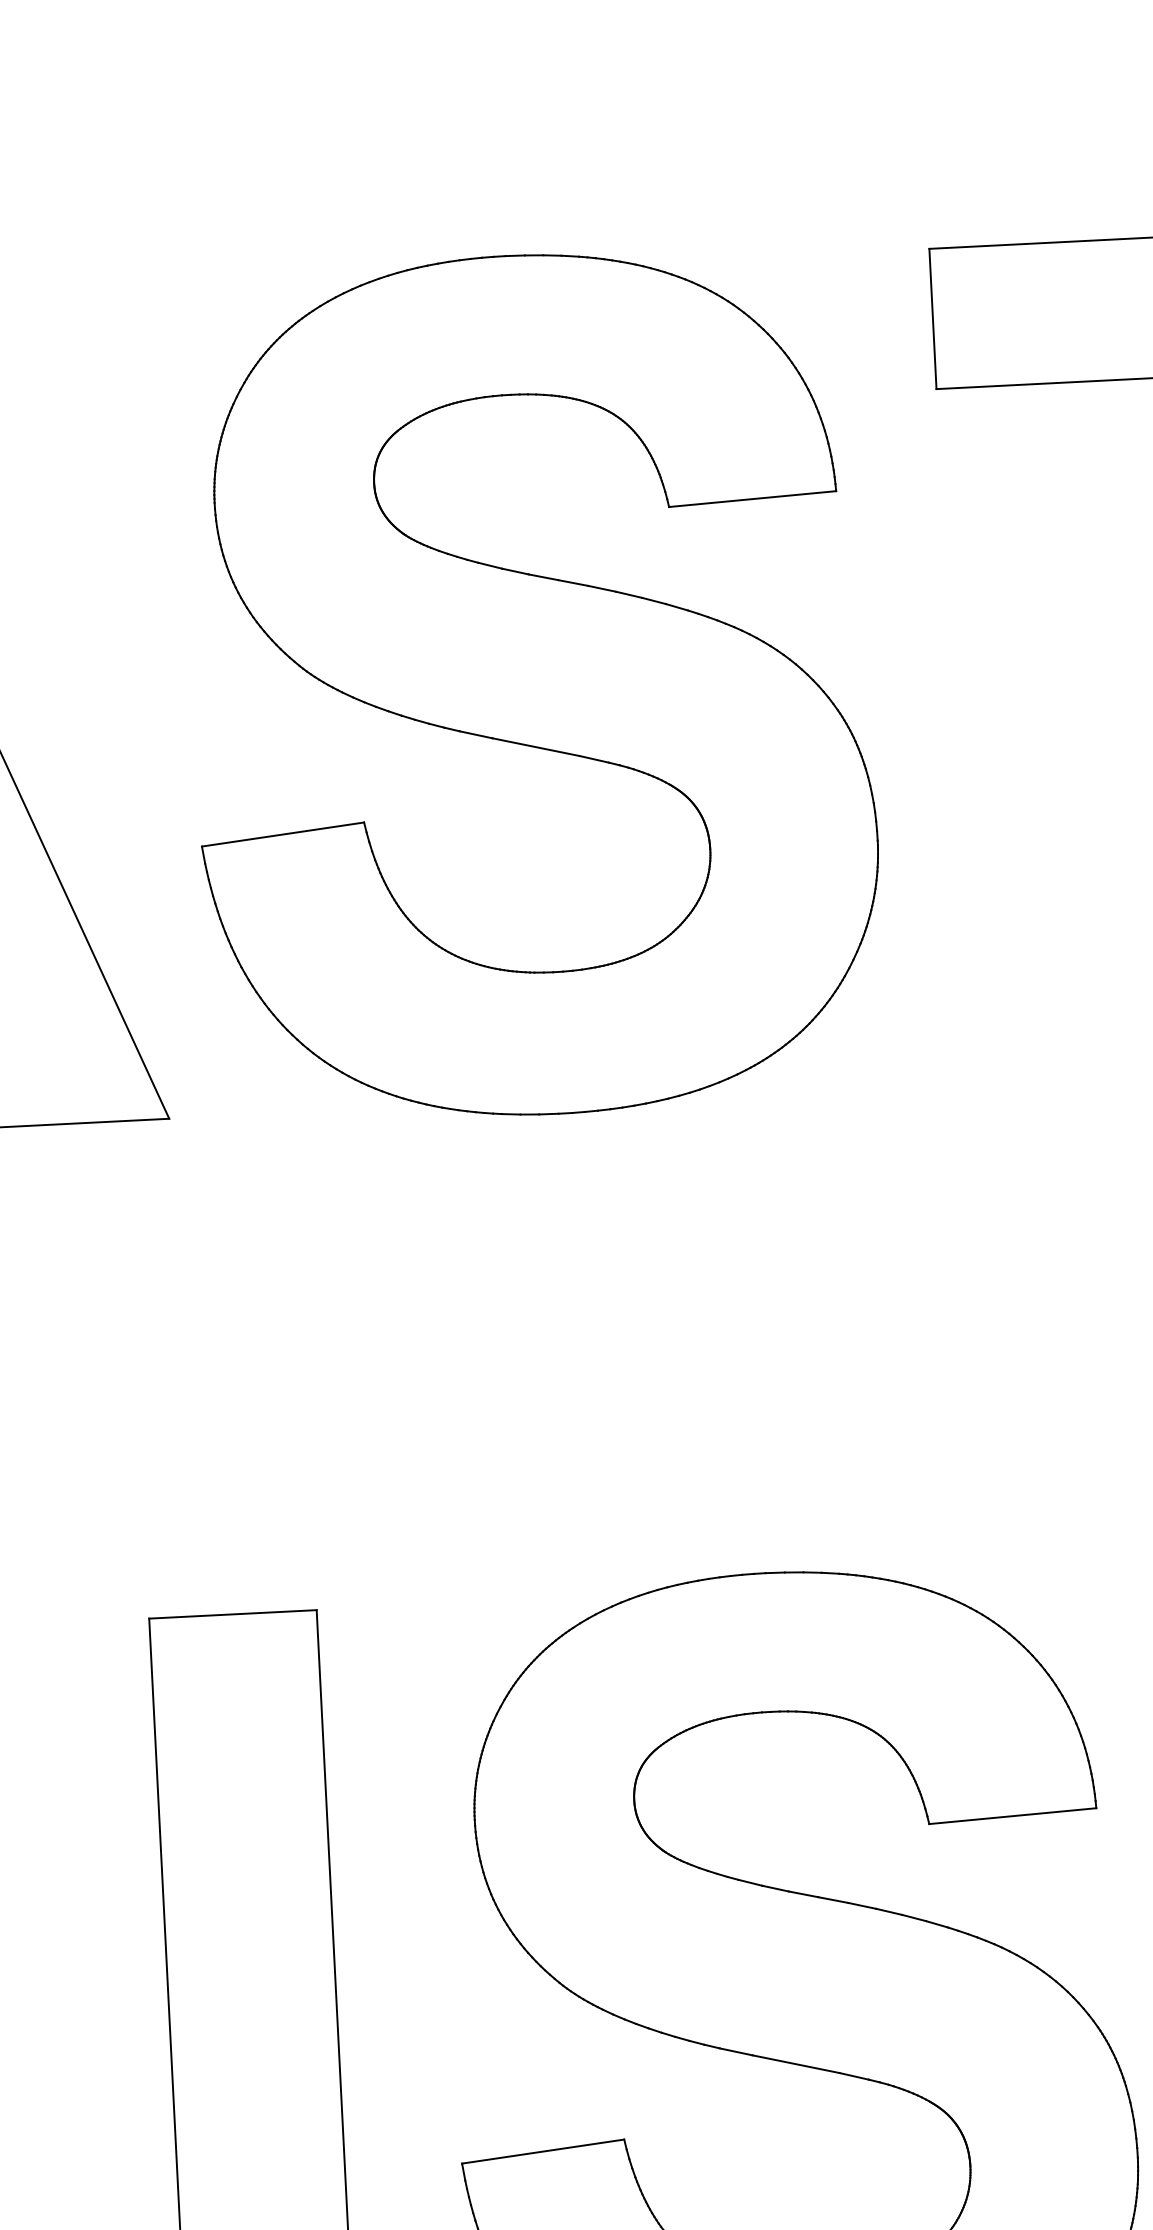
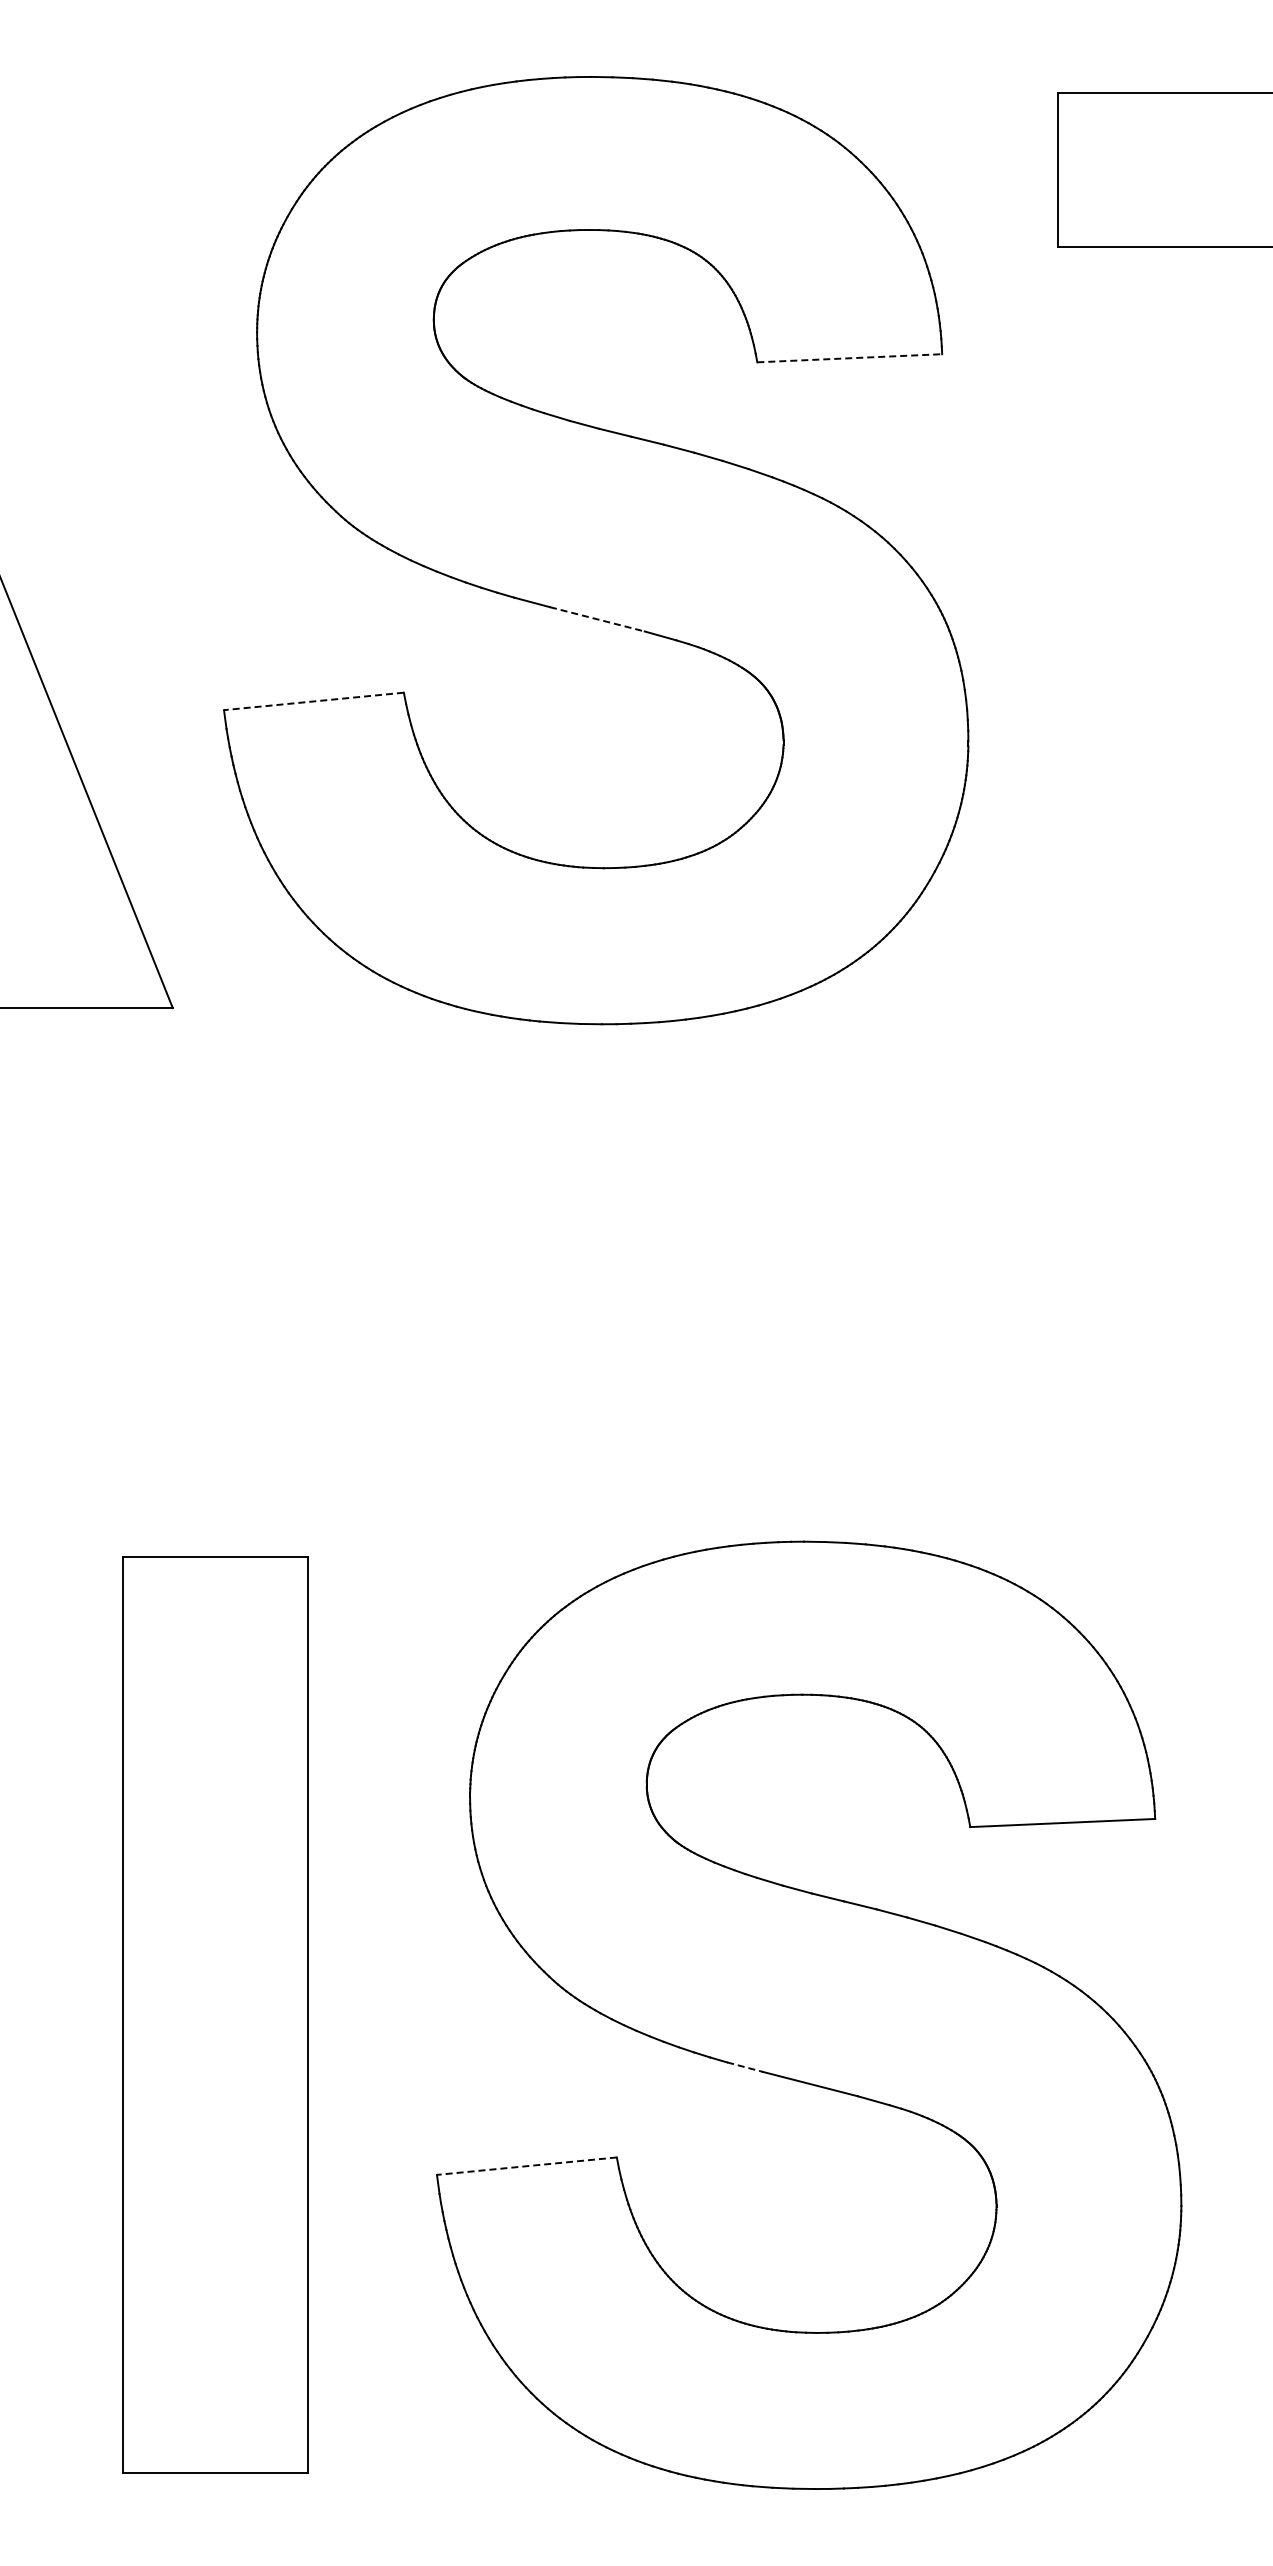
line: (752, 499) -> (849, 358), solid -> dashed
line: (536, 747) -> (597, 619), solid -> dashed
line: (282, 834) -> (313, 701), solid -> dashed
line: (736, 2052) -> (745, 2067), solid -> dashed
line: (542, 2151) -> (526, 2166), solid -> dashed

